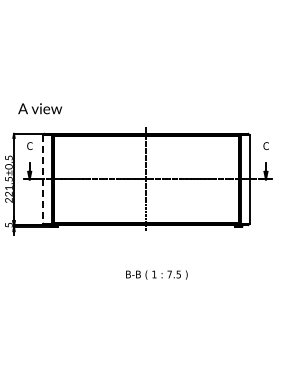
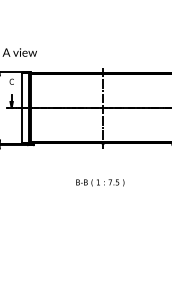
line: (43, 179) -> (22, 107), dashed -> solid
text: (156, 274) -> (100, 182), moved

